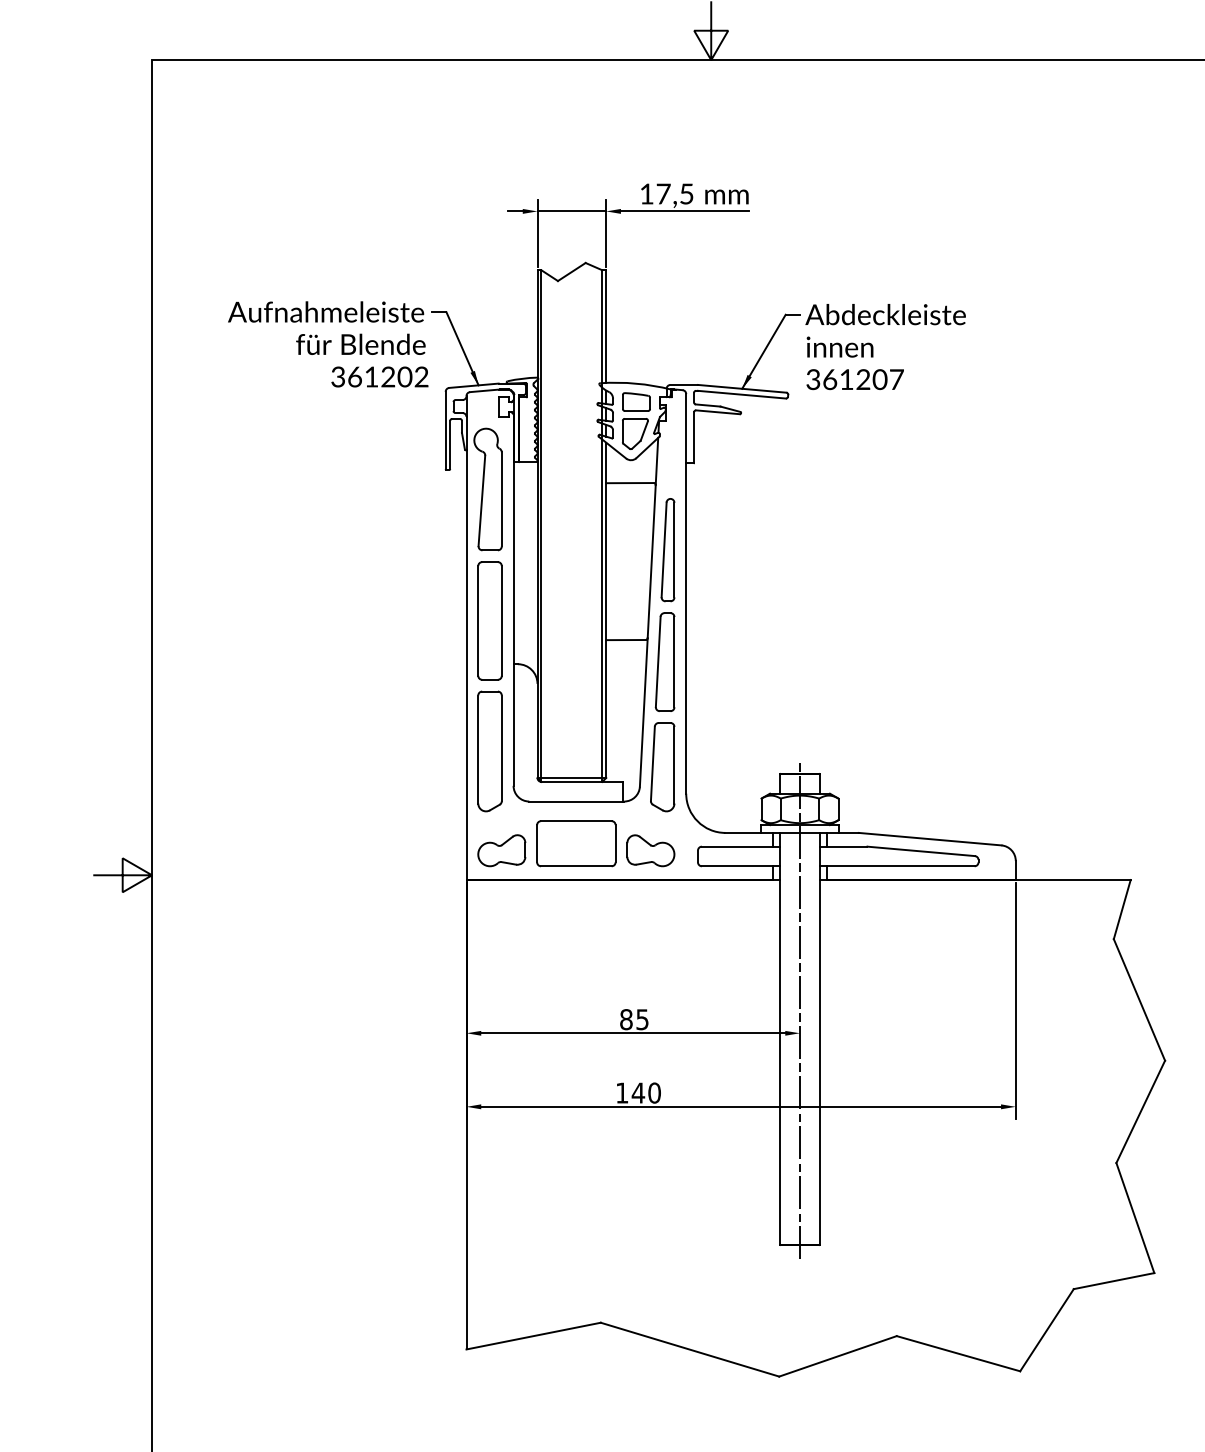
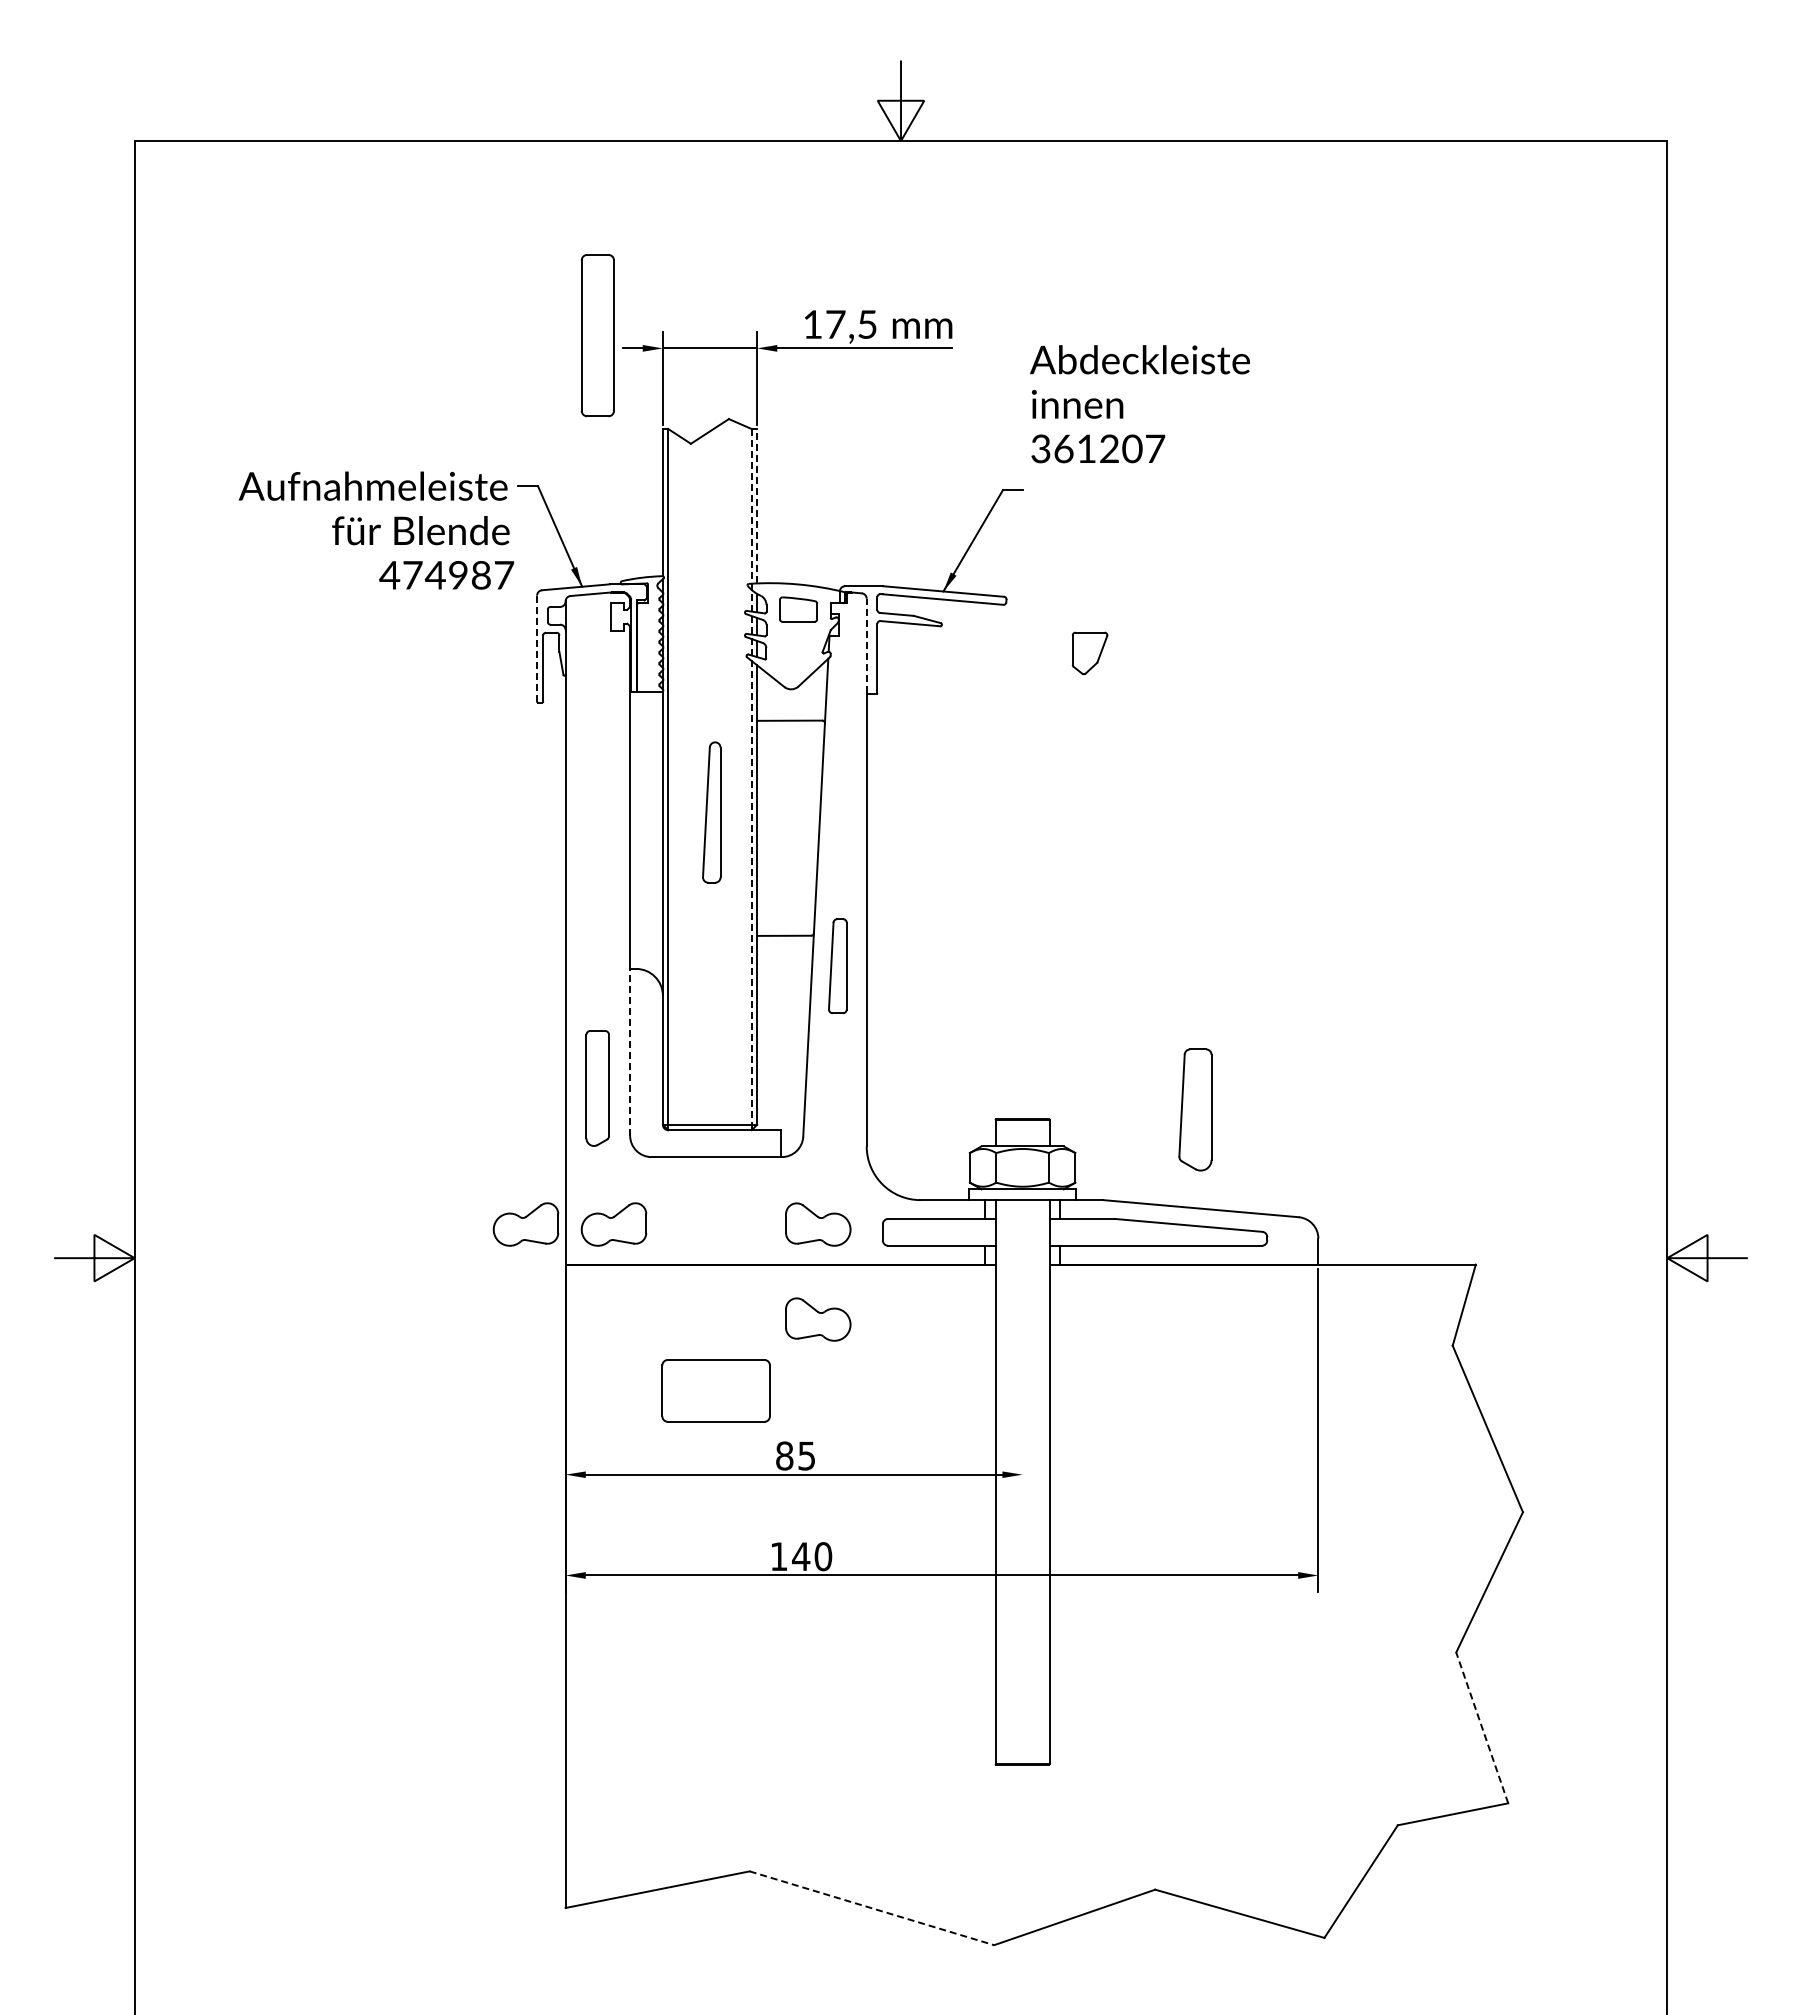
line: (606, 326) -> (757, 505), solid -> dashed
text: (885, 347) -> (1139, 404), moved
text: (379, 377) -> (446, 575), 361202 -> 474987
line: (686, 428) -> (866, 645), solid -> dashed
line: (445, 430) -> (537, 648), solid -> dashed
part: (635, 433) -> (1090, 652), moved
part: (487, 489) -> (594, 729), removed
line: (602, 523) -> (751, 776), solid -> dashed
part: (667, 550) -> (711, 812), moved
part: (489, 620) -> (597, 335), moved
part: (664, 662) -> (837, 966), size x0.7
line: (513, 724) -> (630, 1051), solid -> dashed
part: (489, 751) -> (597, 1088), size x0.7
part: (662, 766) -> (1195, 1109), moved
part: (575, 843) -> (715, 1390), moved
part: (437, 850) -> (525, 1224), added
part: (651, 920) -> (818, 1319), added
line: (799, 1009) -> (1022, 1441), removed
line: (1135, 1217) -> (1482, 1727), solid -> dashed
line: (689, 1349) -> (871, 1908), solid -> dashed

